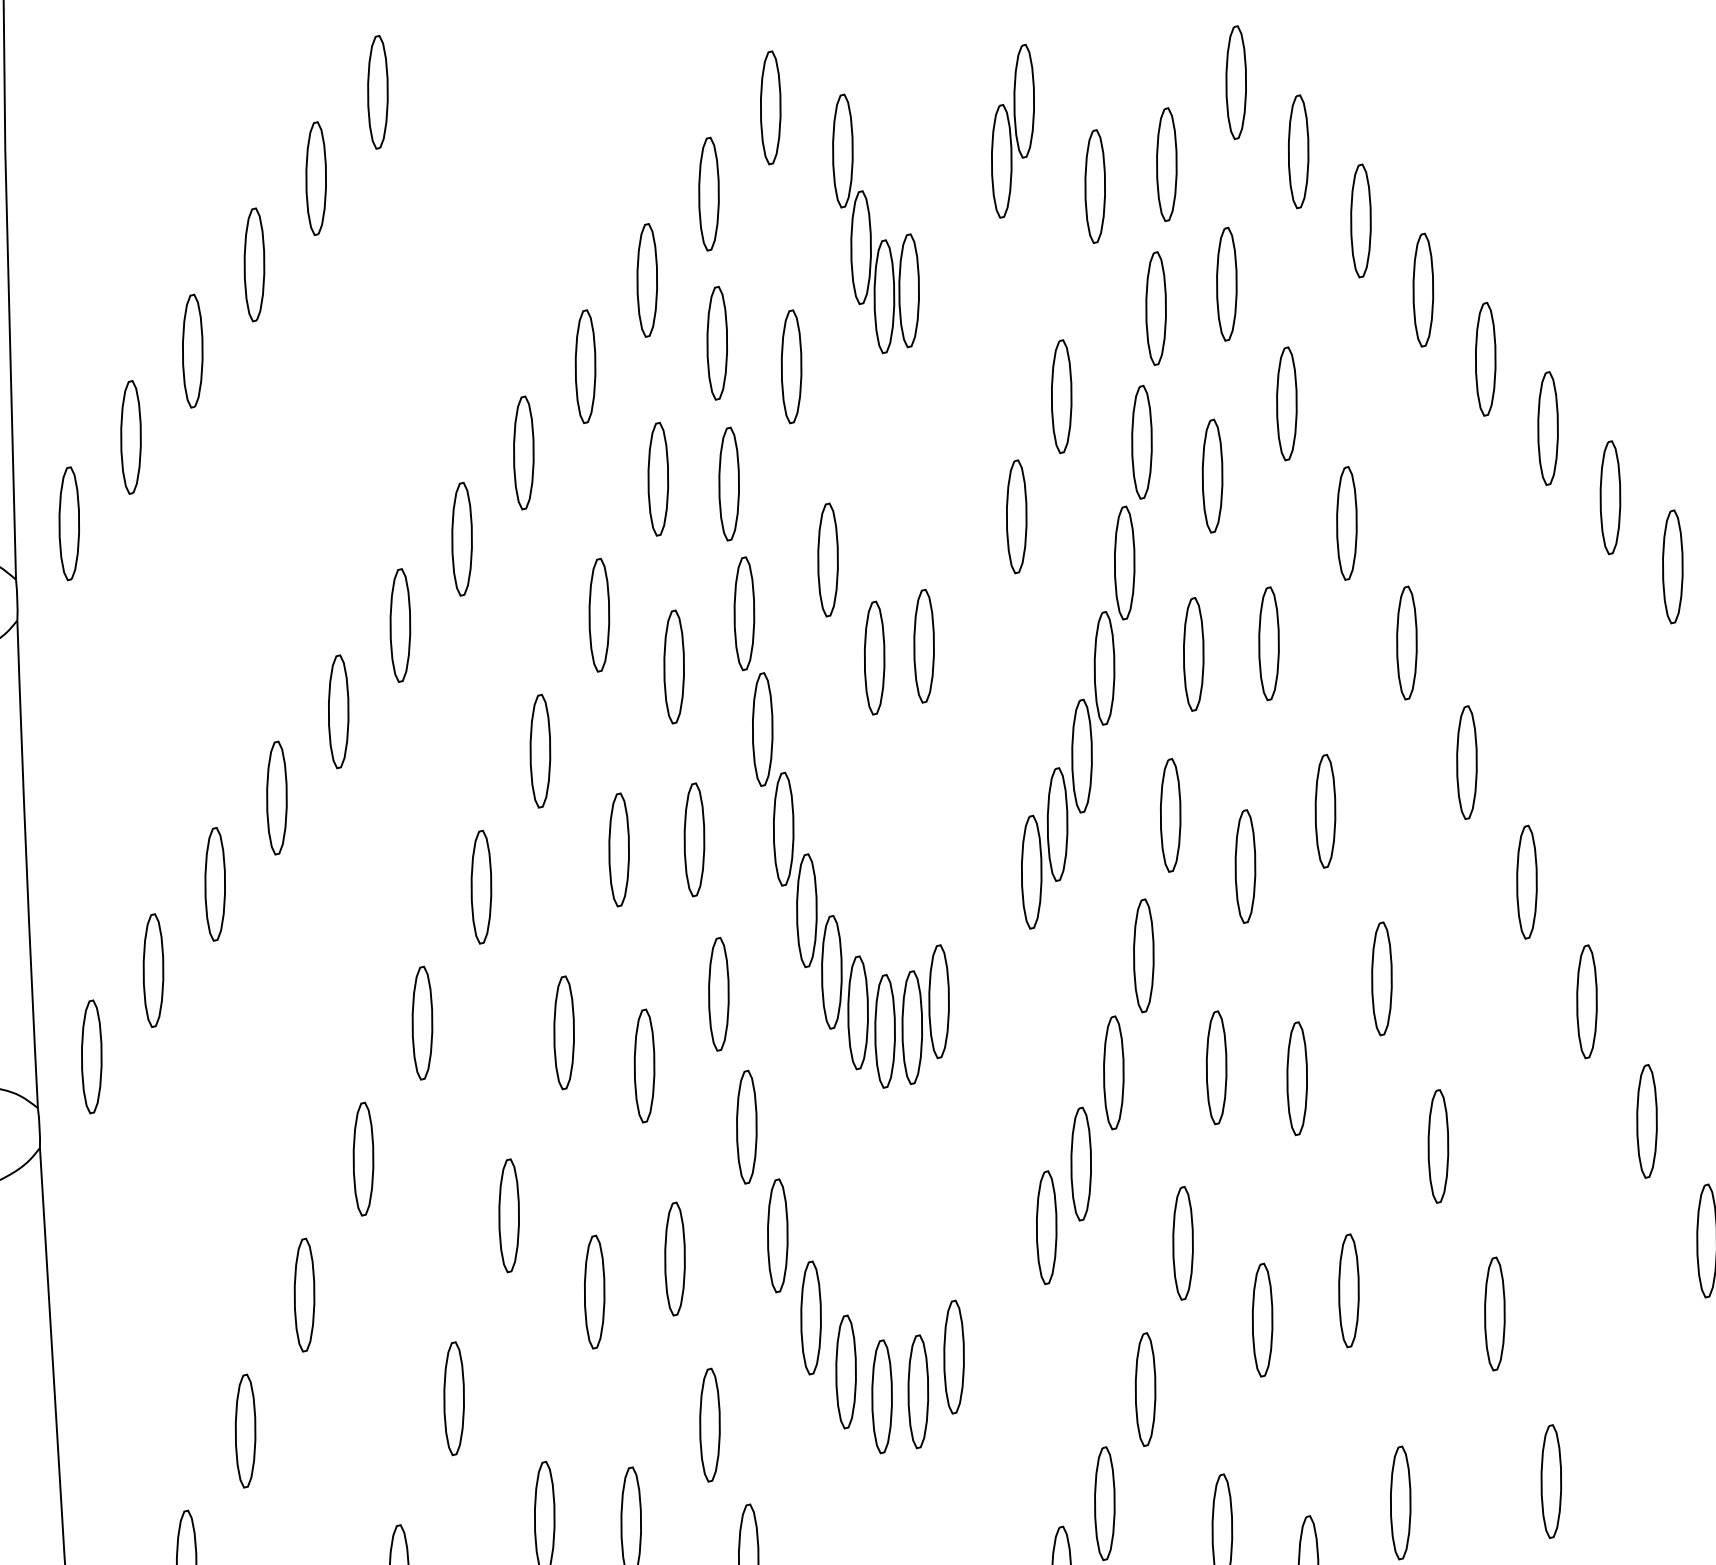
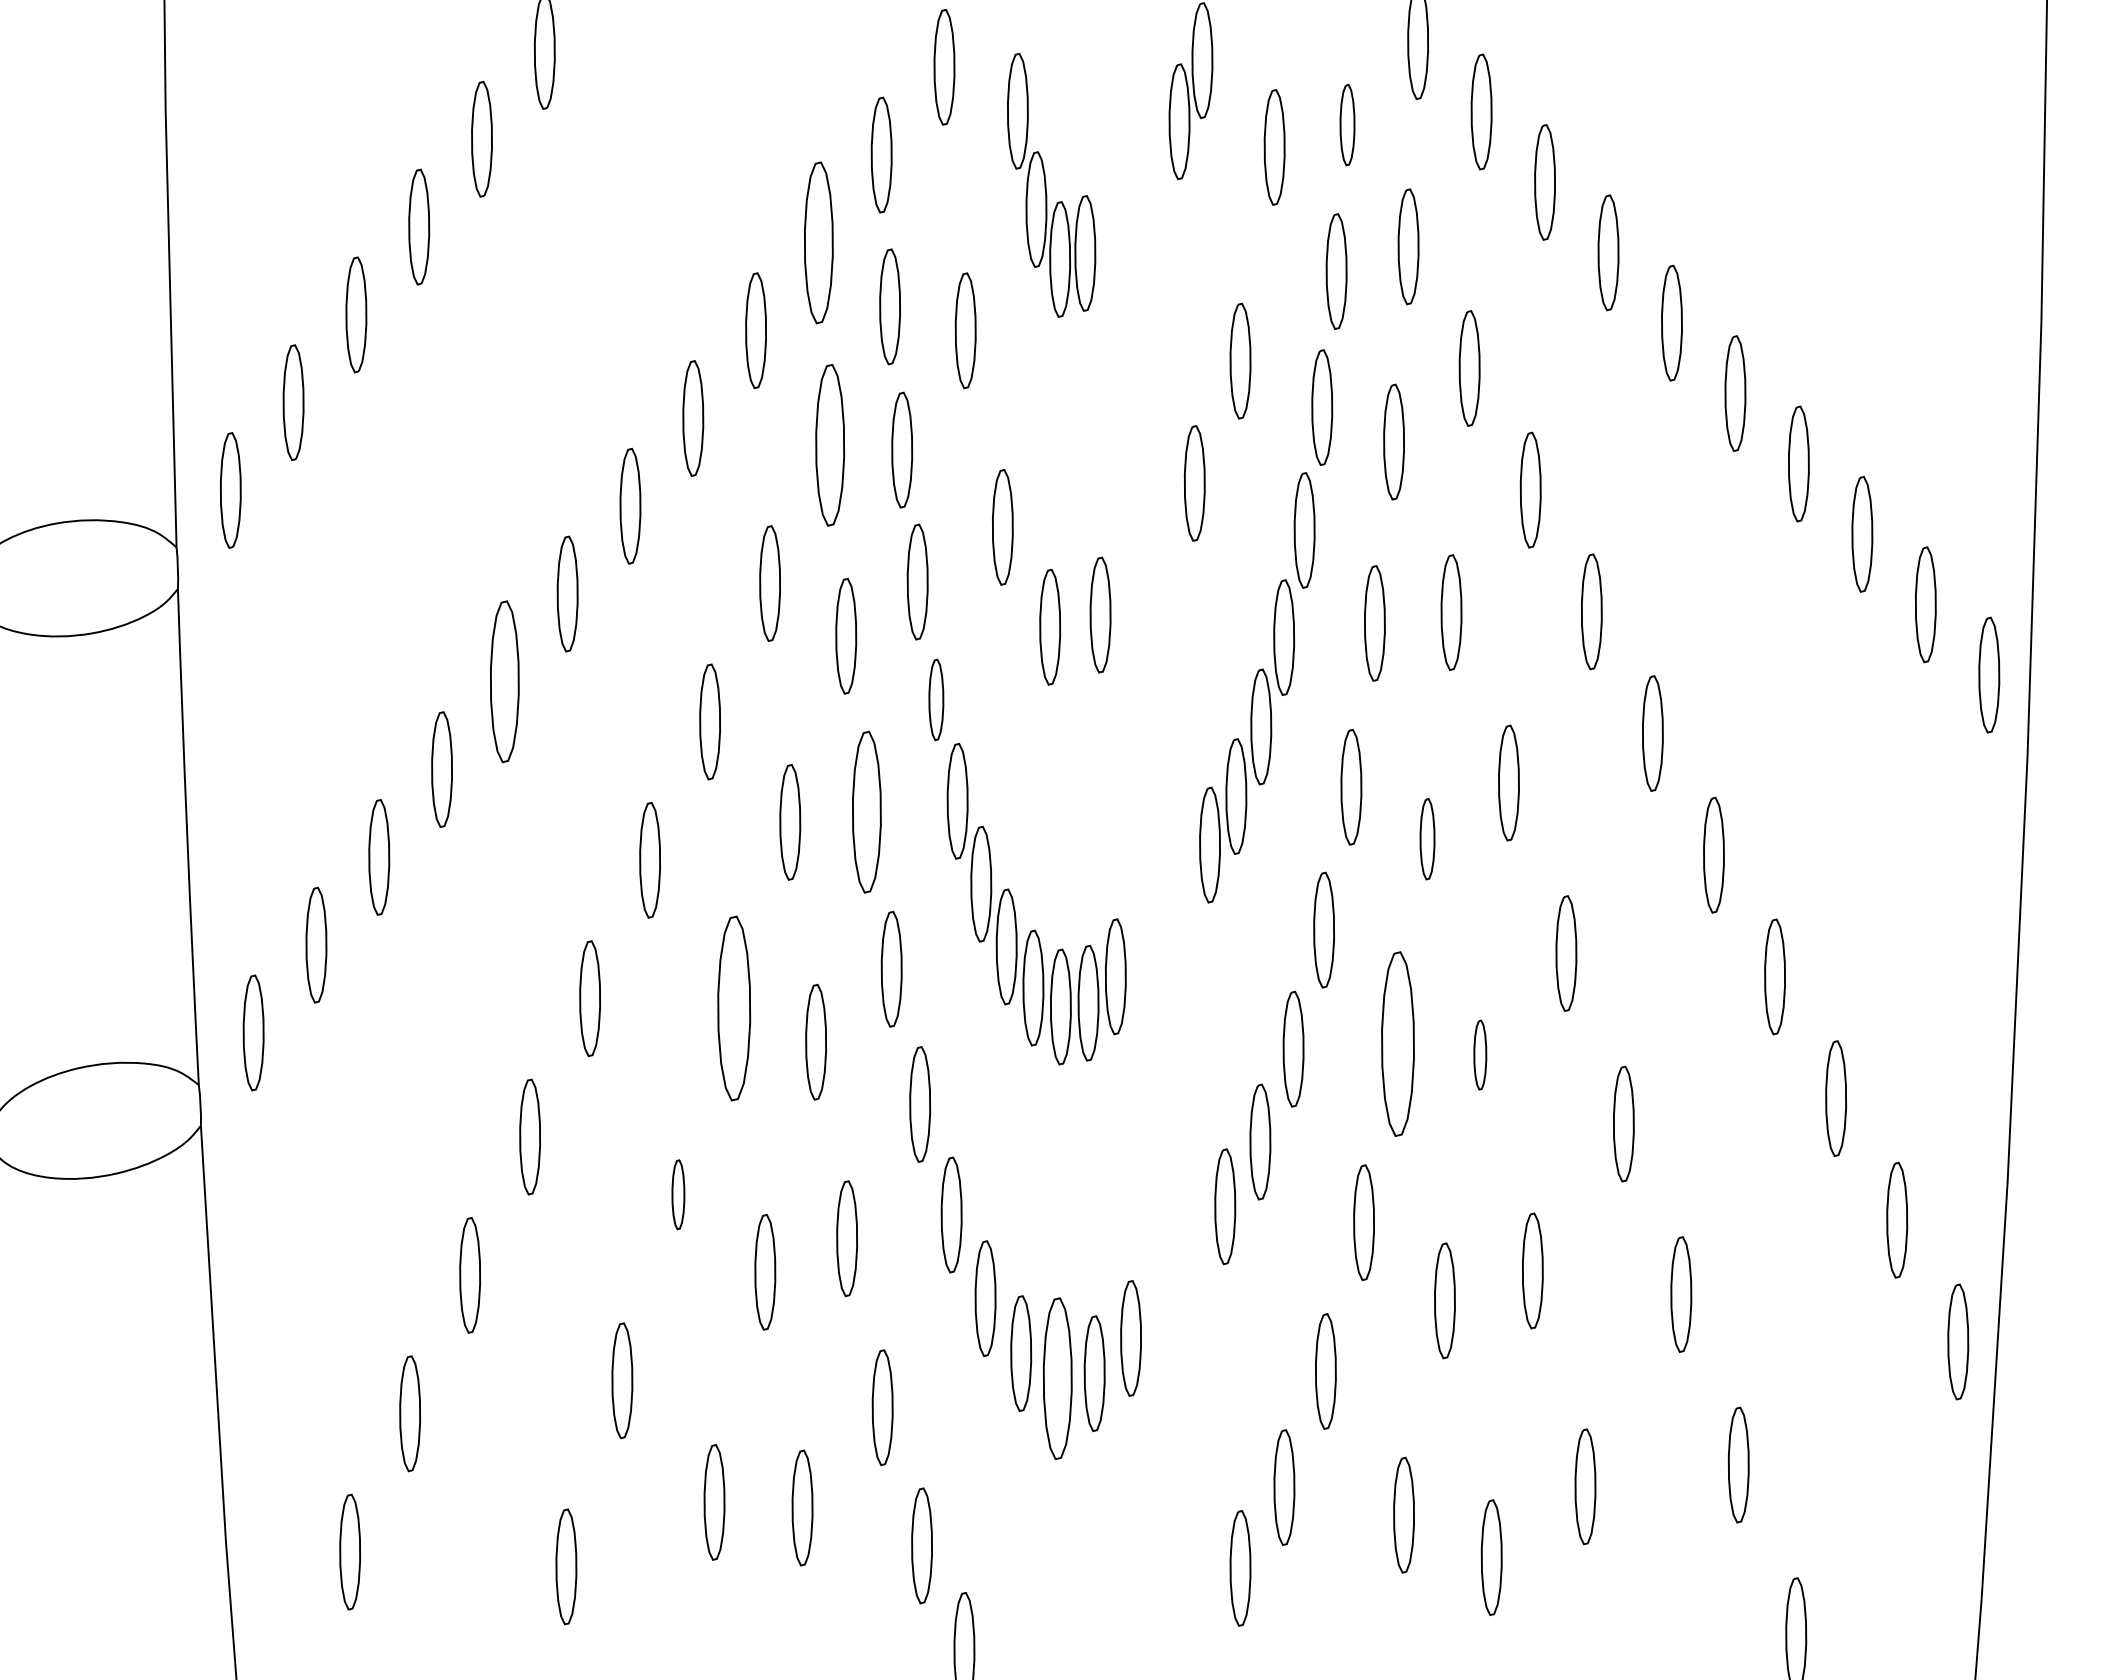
part: (1166, 164) -> (1347, 124), size x0.7
part: (646, 280) -> (818, 242), size x1.4
part: (657, 478) -> (829, 444), size x1.4
part: (338, 711) -> (504, 681), size x1.4
part: (762, 729) -> (936, 699), size x0.7
part: (694, 839) -> (866, 811), size x1.4
part: (1245, 865) -> (1427, 838), size x0.7
part: (564, 1032) -> (734, 1008), size x1.6
part: (1216, 1067) -> (1398, 1043), size x1.6
part: (1297, 1078) -> (1480, 1054), size x0.6
part: (509, 1215) -> (678, 1194), size x0.6
part: (881, 1396) -> (1057, 1378), size x1.4

